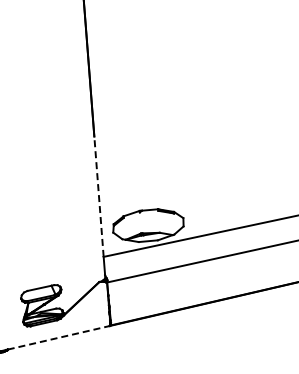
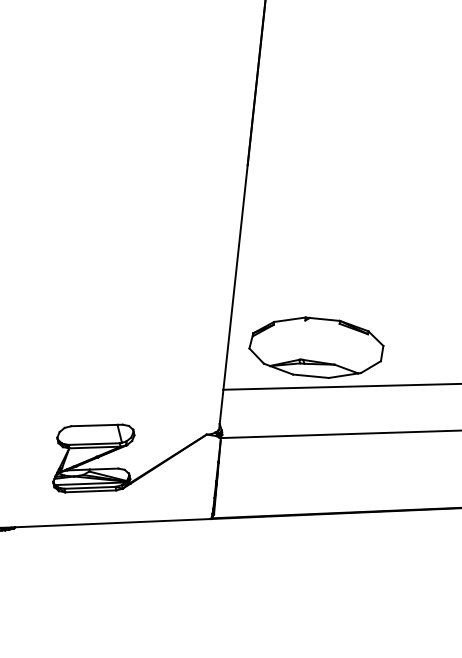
line: (98, 196) -> (234, 276), dashed -> solid
line: (59, 337) -> (114, 522), dashed -> solid

